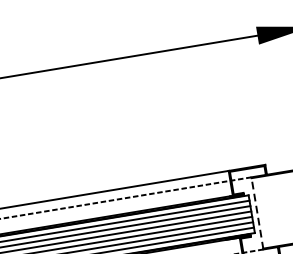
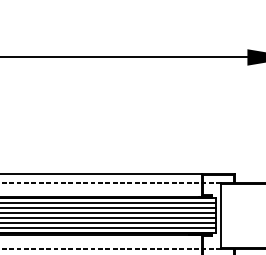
line: (257, 213) -> (221, 215), dashed -> solid

